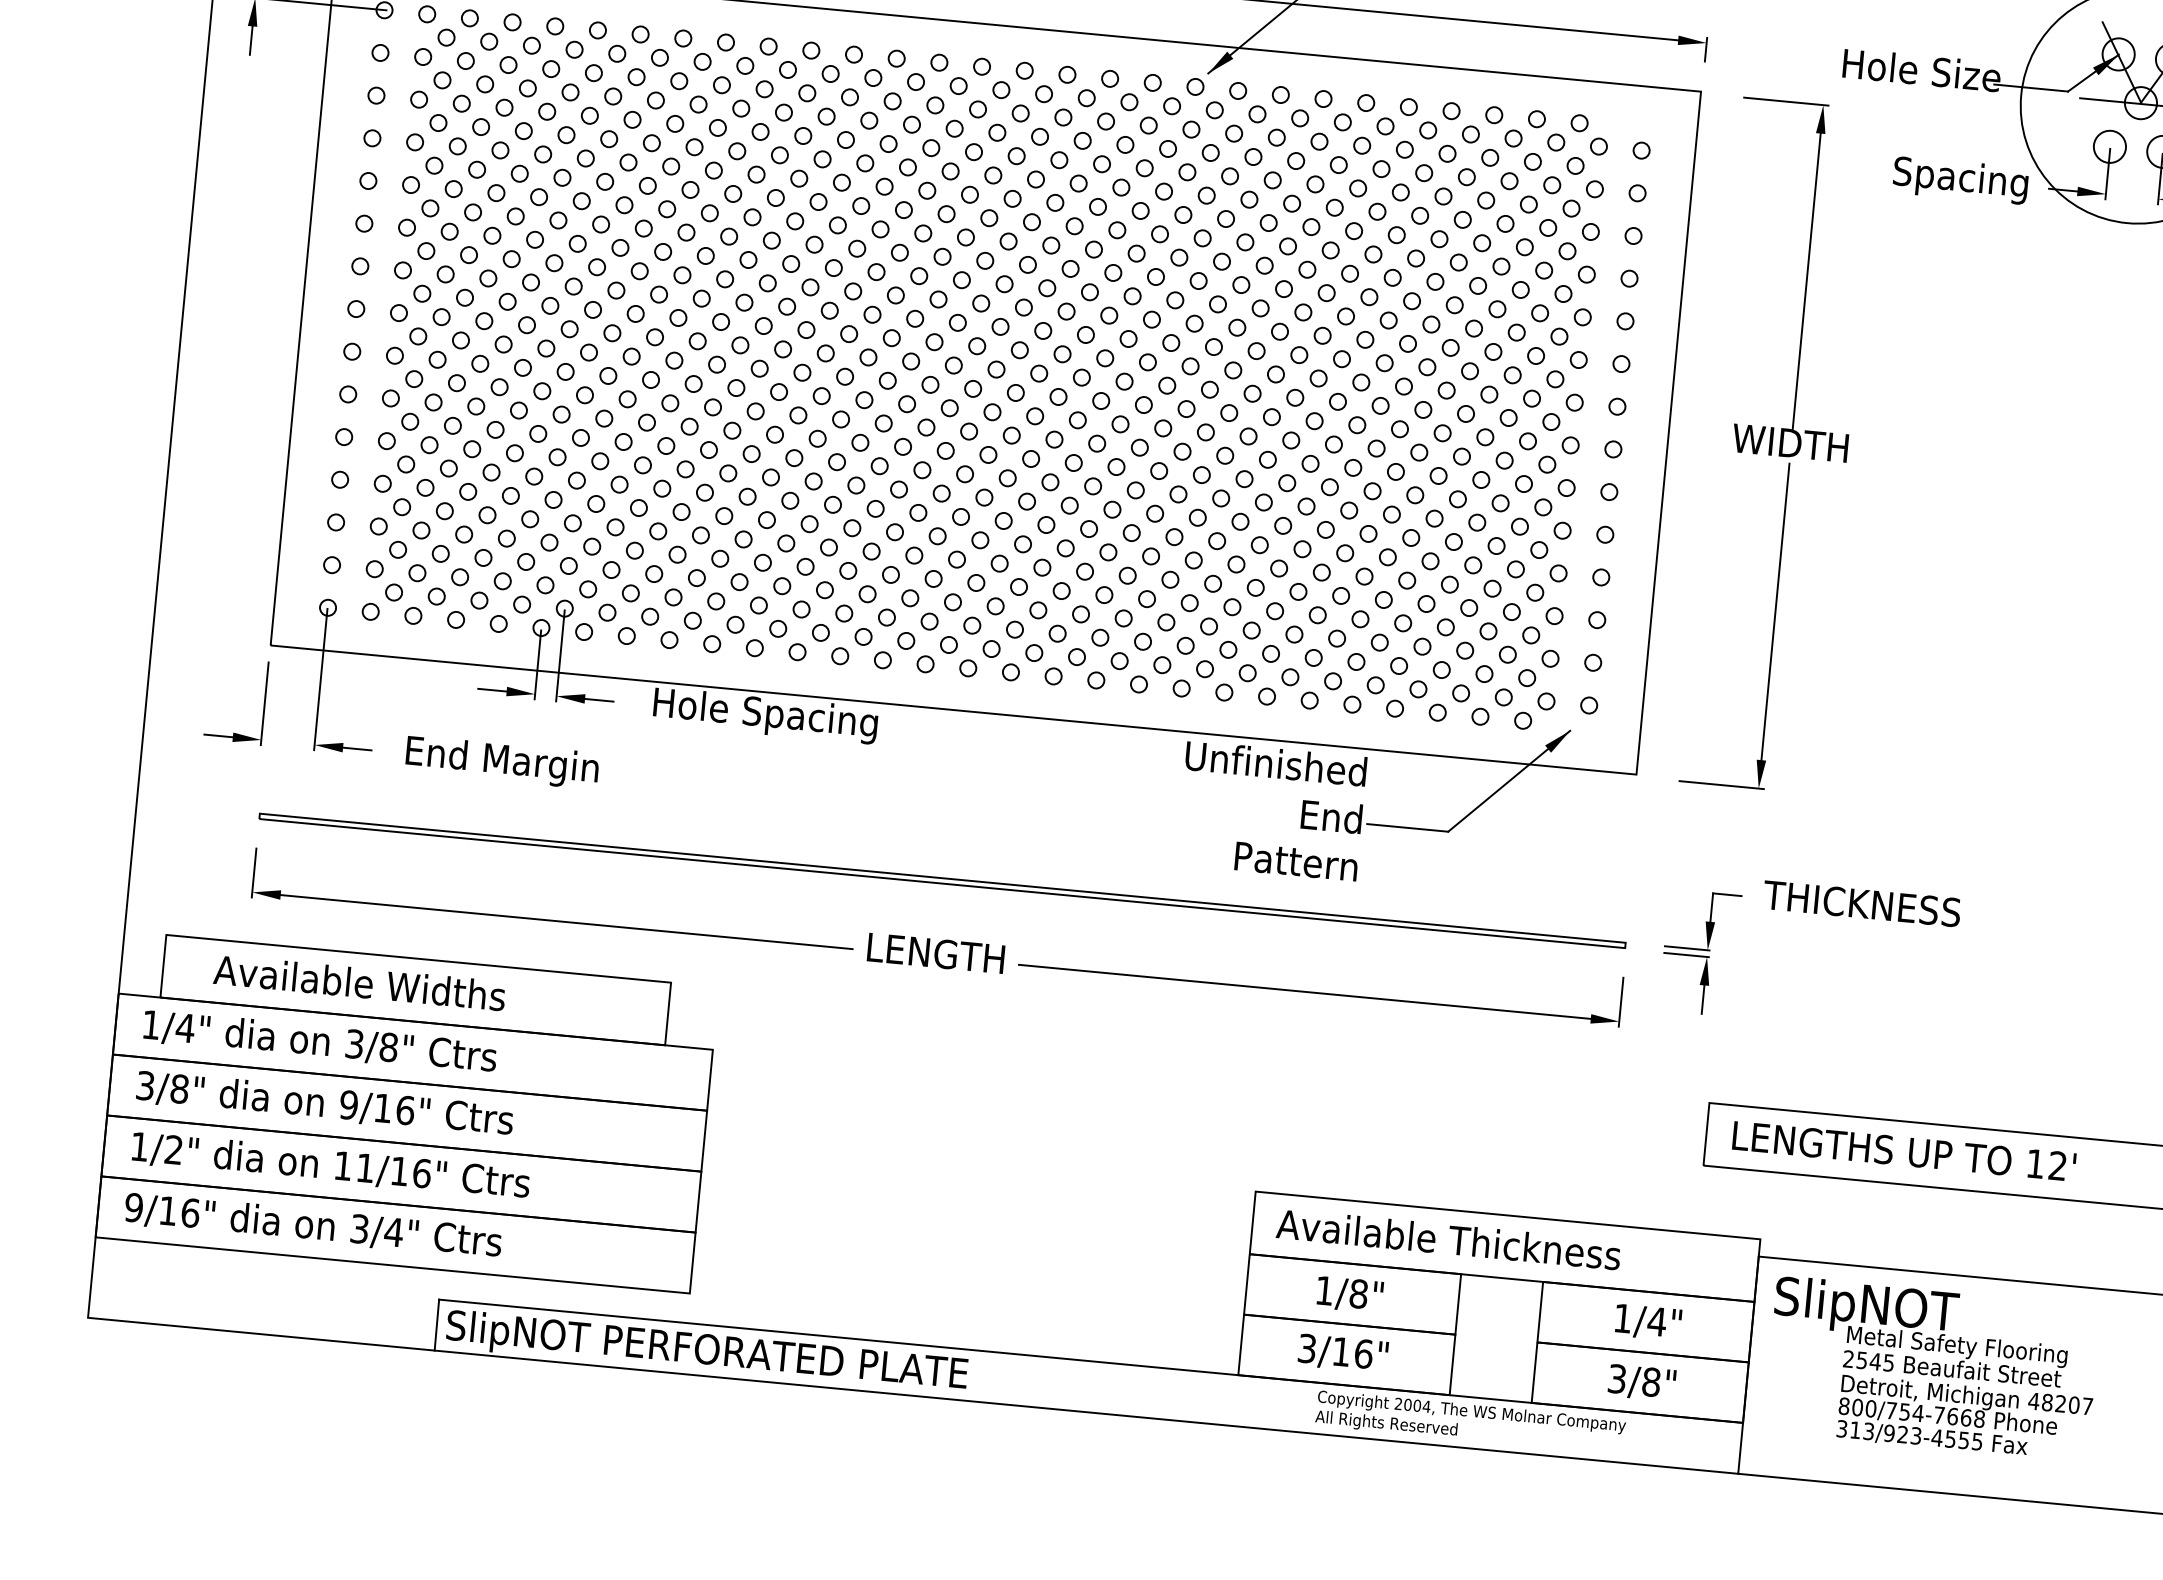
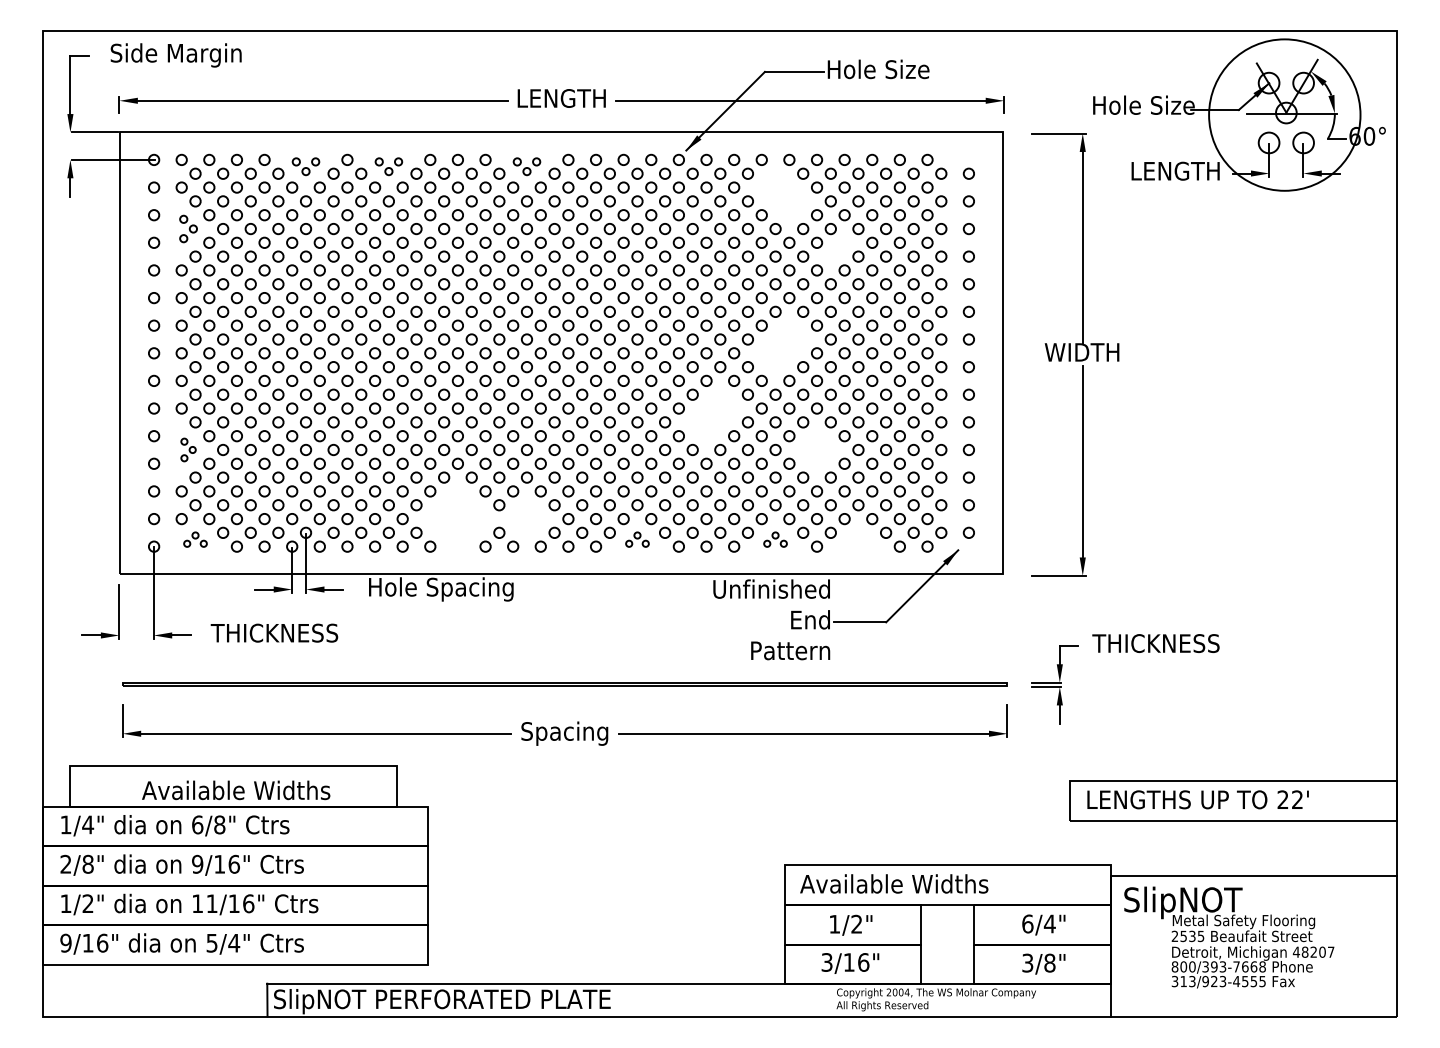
part: (617, 42) -> (305, 166), size x0.7
part: (745, 54) -> (388, 166), size x0.7
part: (959, 74) -> (526, 166), size x0.7
part: (427, 121) -> (188, 228), size x0.7
part: (1350, 155) -> (782, 194), removed
text: (1960, 180) -> (1175, 173), Spacing -> LENGTH
part: (1427, 248) -> (837, 249), removed
part: (1328, 390) -> (782, 346), removed
part: (395, 462) -> (188, 449), size x0.6
part: (1211, 486) -> (713, 415), removed
part: (1366, 543) -> (816, 442), removed
part: (393, 602) -> (195, 539), size x0.6
part: (908, 607) -> (526, 511), removed
part: (800, 608) -> (457, 518), removed
part: (1076, 667) -> (637, 539), size x0.6
part: (1289, 687) -> (775, 539), size x0.6
part: (1417, 699) -> (858, 539), removed
text: (501, 762) -> (274, 635), End Margin -> THICKNESS
text: (936, 956) -> (565, 733), LENGTH -> Spacing
text: (360, 983) -> (236, 790), moved
text: (354, 1043) -> (197, 824), 3/8" -> 6/8"
text: (144, 1085) -> (65, 864), 3/8" -> 2/8"
text: (2034, 1163) -> (1282, 799), 12' -> 22'
text: (360, 1227) -> (212, 942), 3/4" -> 5/4"
text: (1534, 1246) -> (966, 883), Available Thickness -> Available Widths
text: (1358, 1292) -> (856, 923), 1/8" -> 1/2"
text: (1622, 1317) -> (1027, 923), 1/4" -> 6/4"
text: (1874, 1361) -> (1191, 936), 2545 -> 2535
text: (1905, 1411) -> (1214, 966), 800/754-7668 -> 800/393-7668

